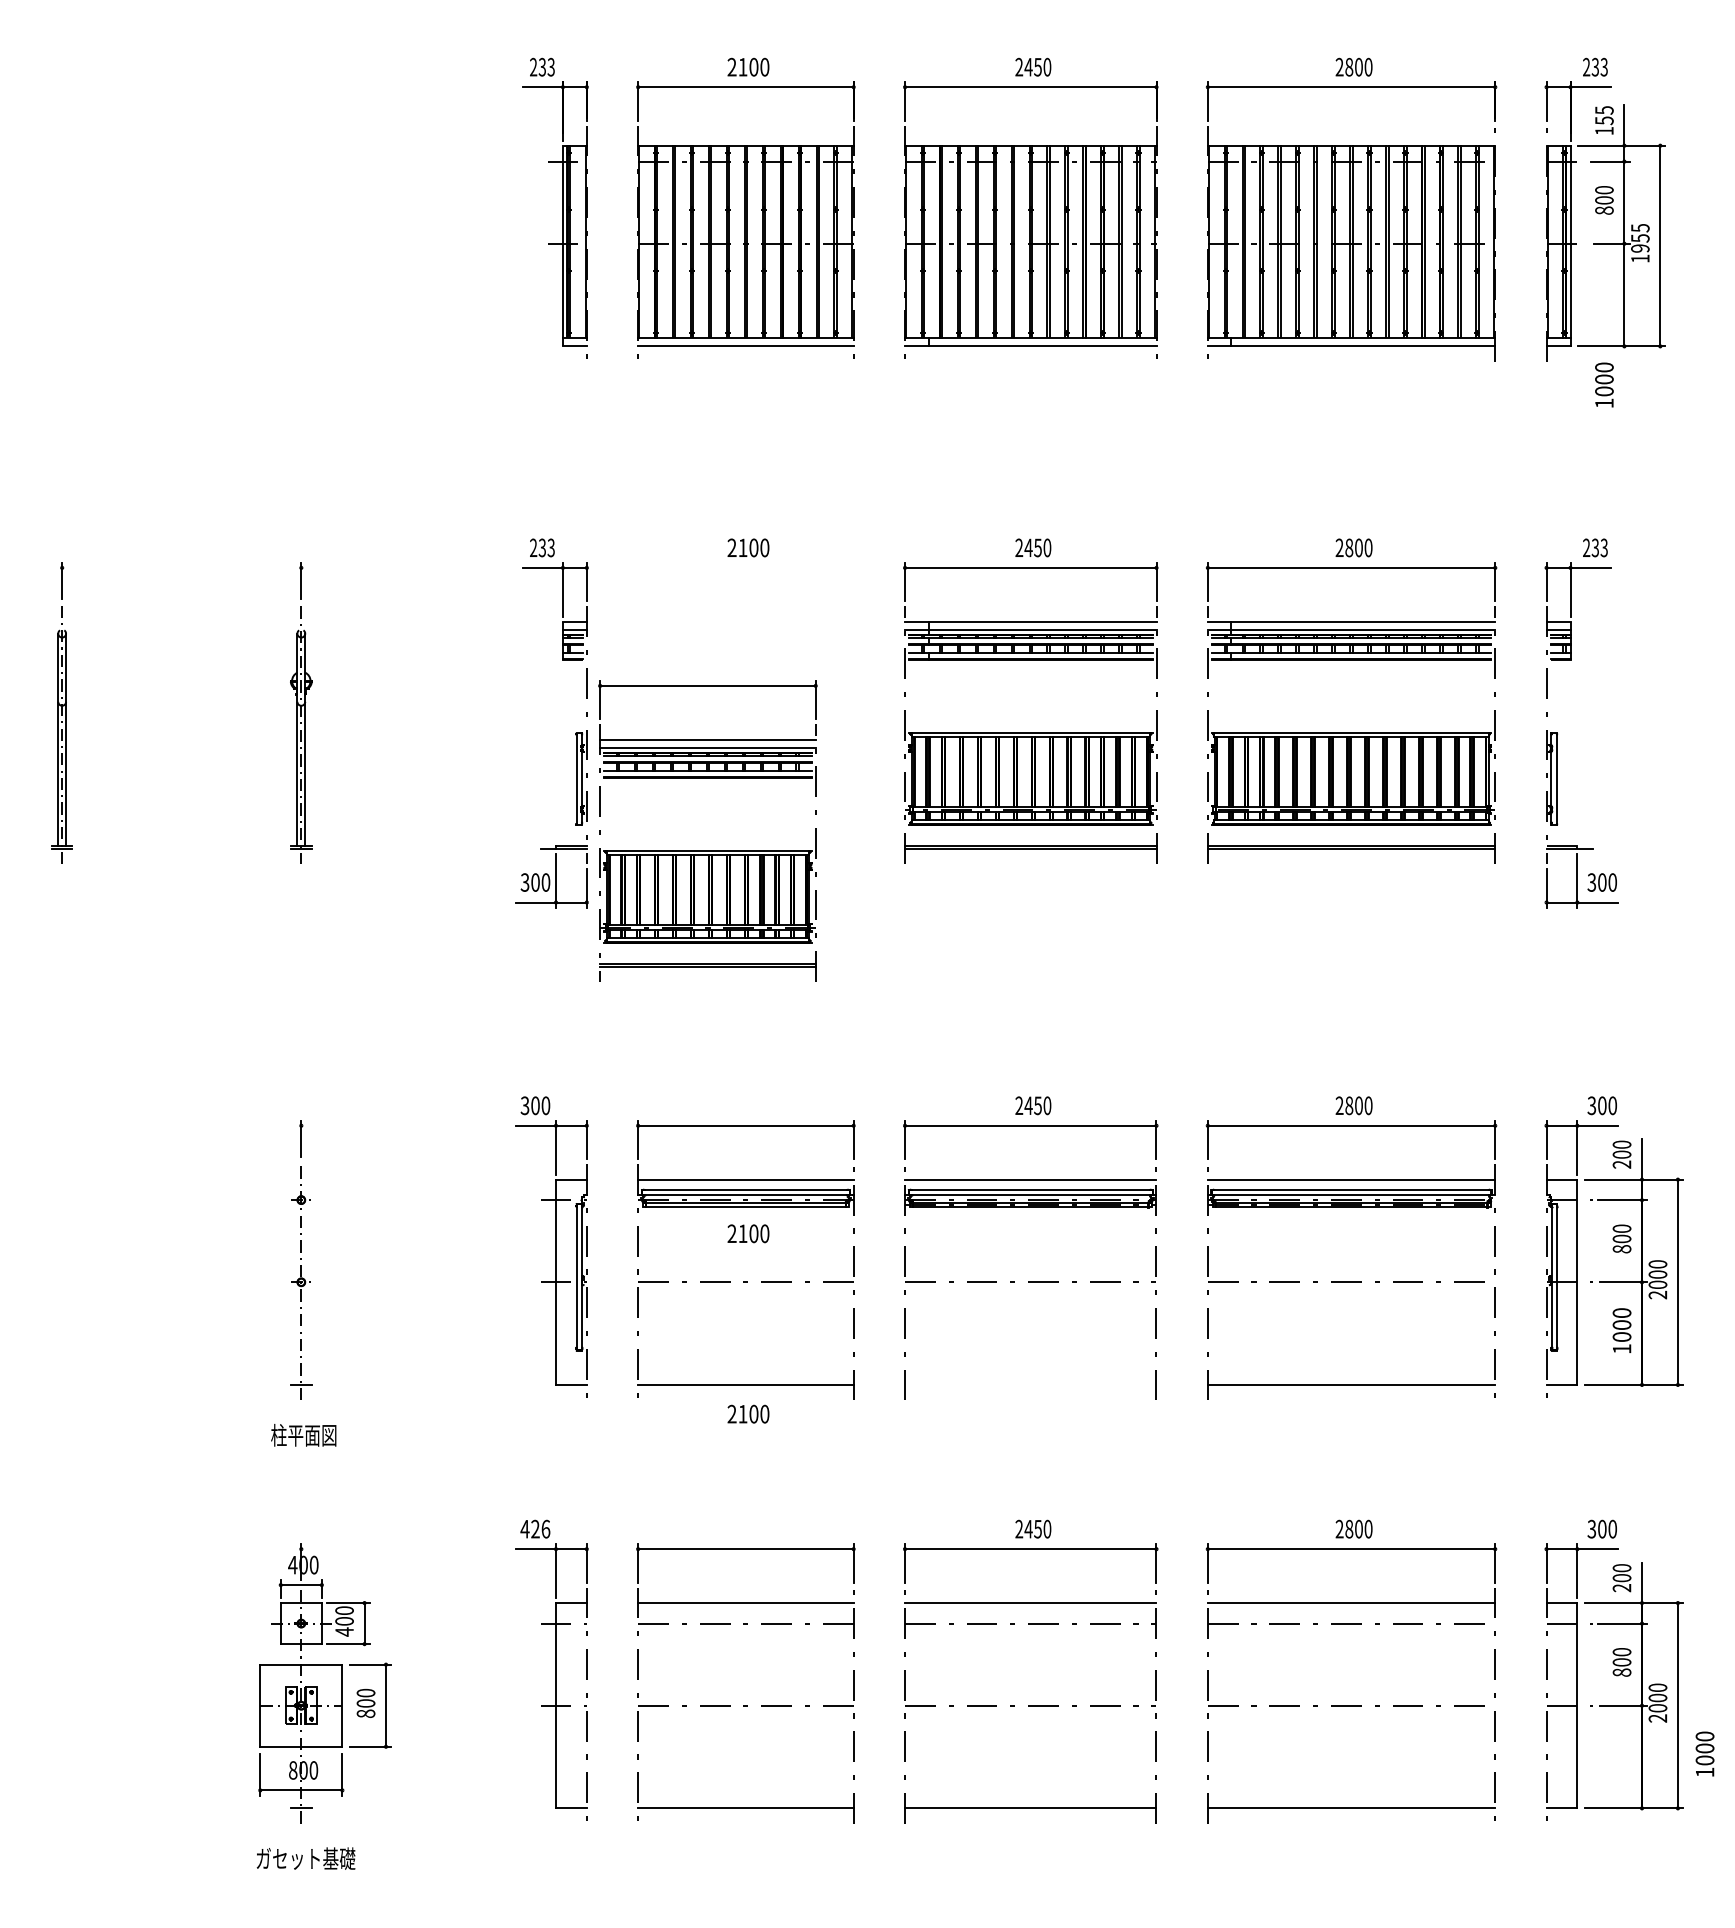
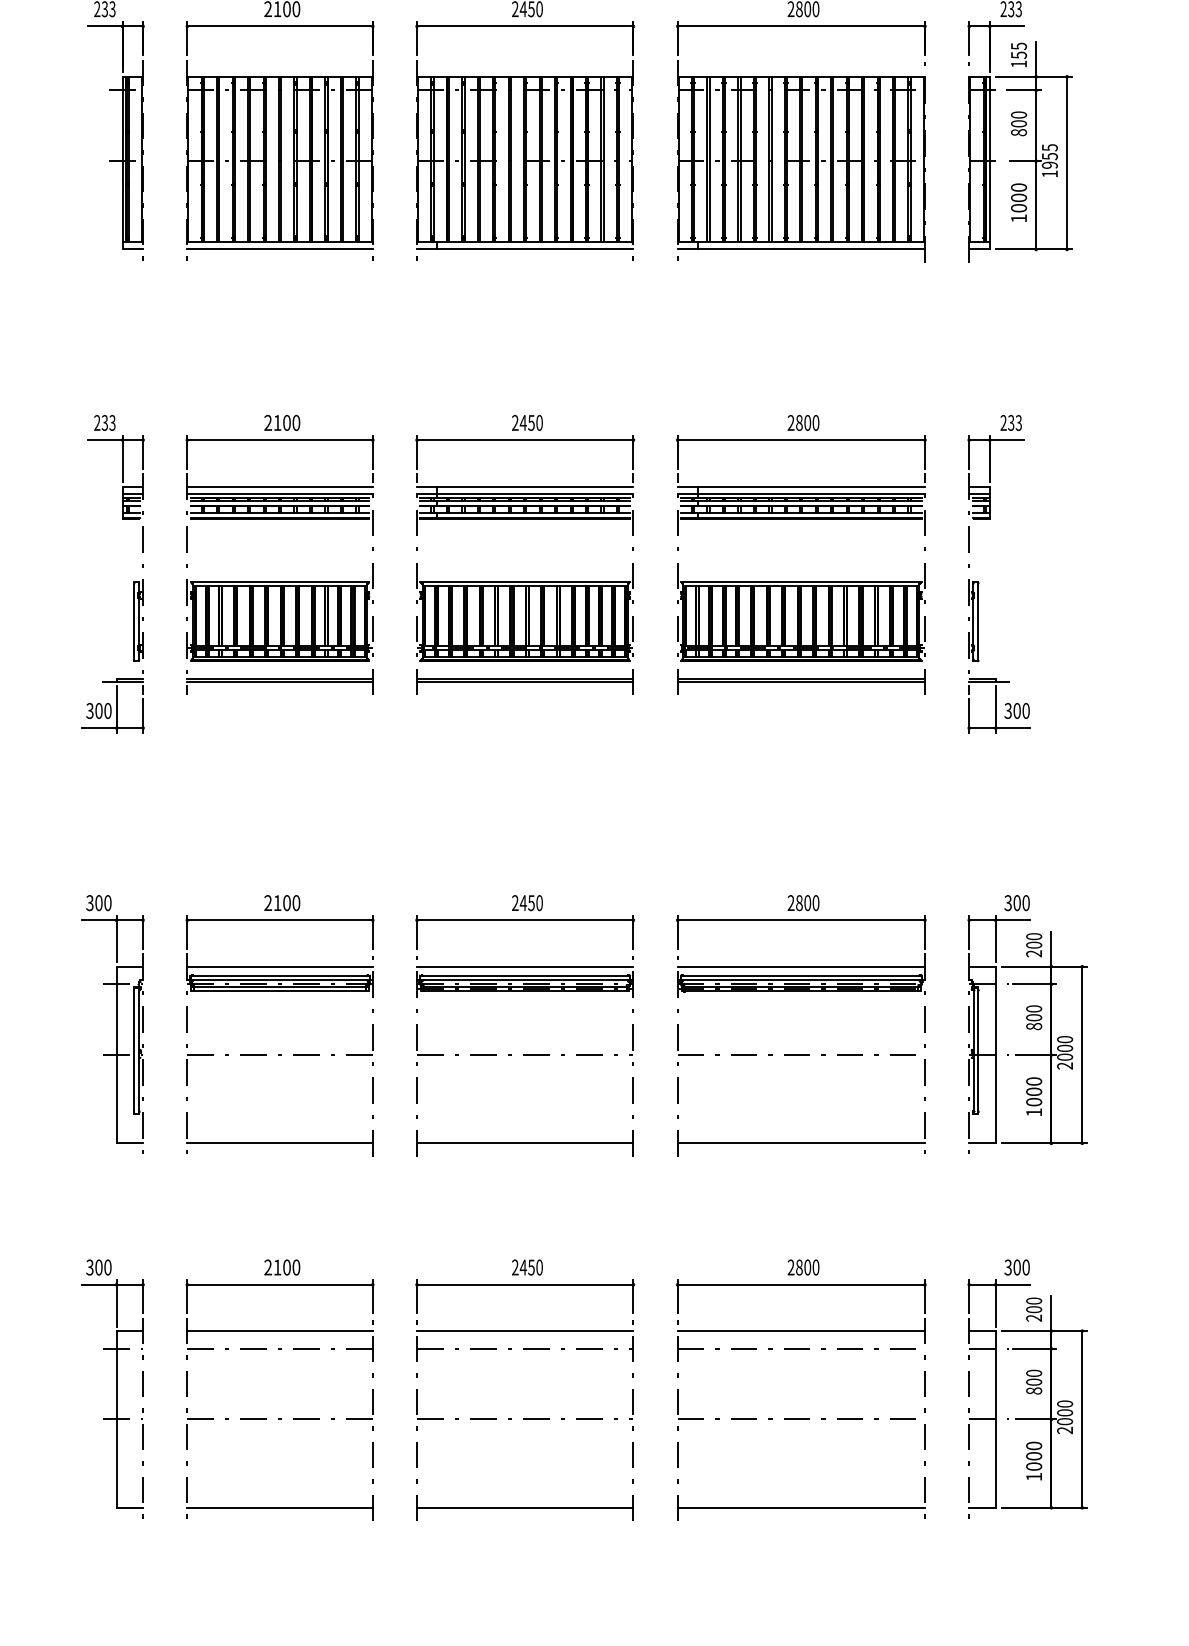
text: (1604, 384) -> (1019, 202), moved
part: (707, 850) -> (279, 581), moved
text: (748, 1233) -> (282, 902), moved
line: (1030, 1384) -> (525, 1142), added
text: (748, 1413) -> (282, 1266), moved
text: (535, 1528) -> (98, 1266), 426 -> 300
text: (1704, 1753) -> (1033, 1460), moved

